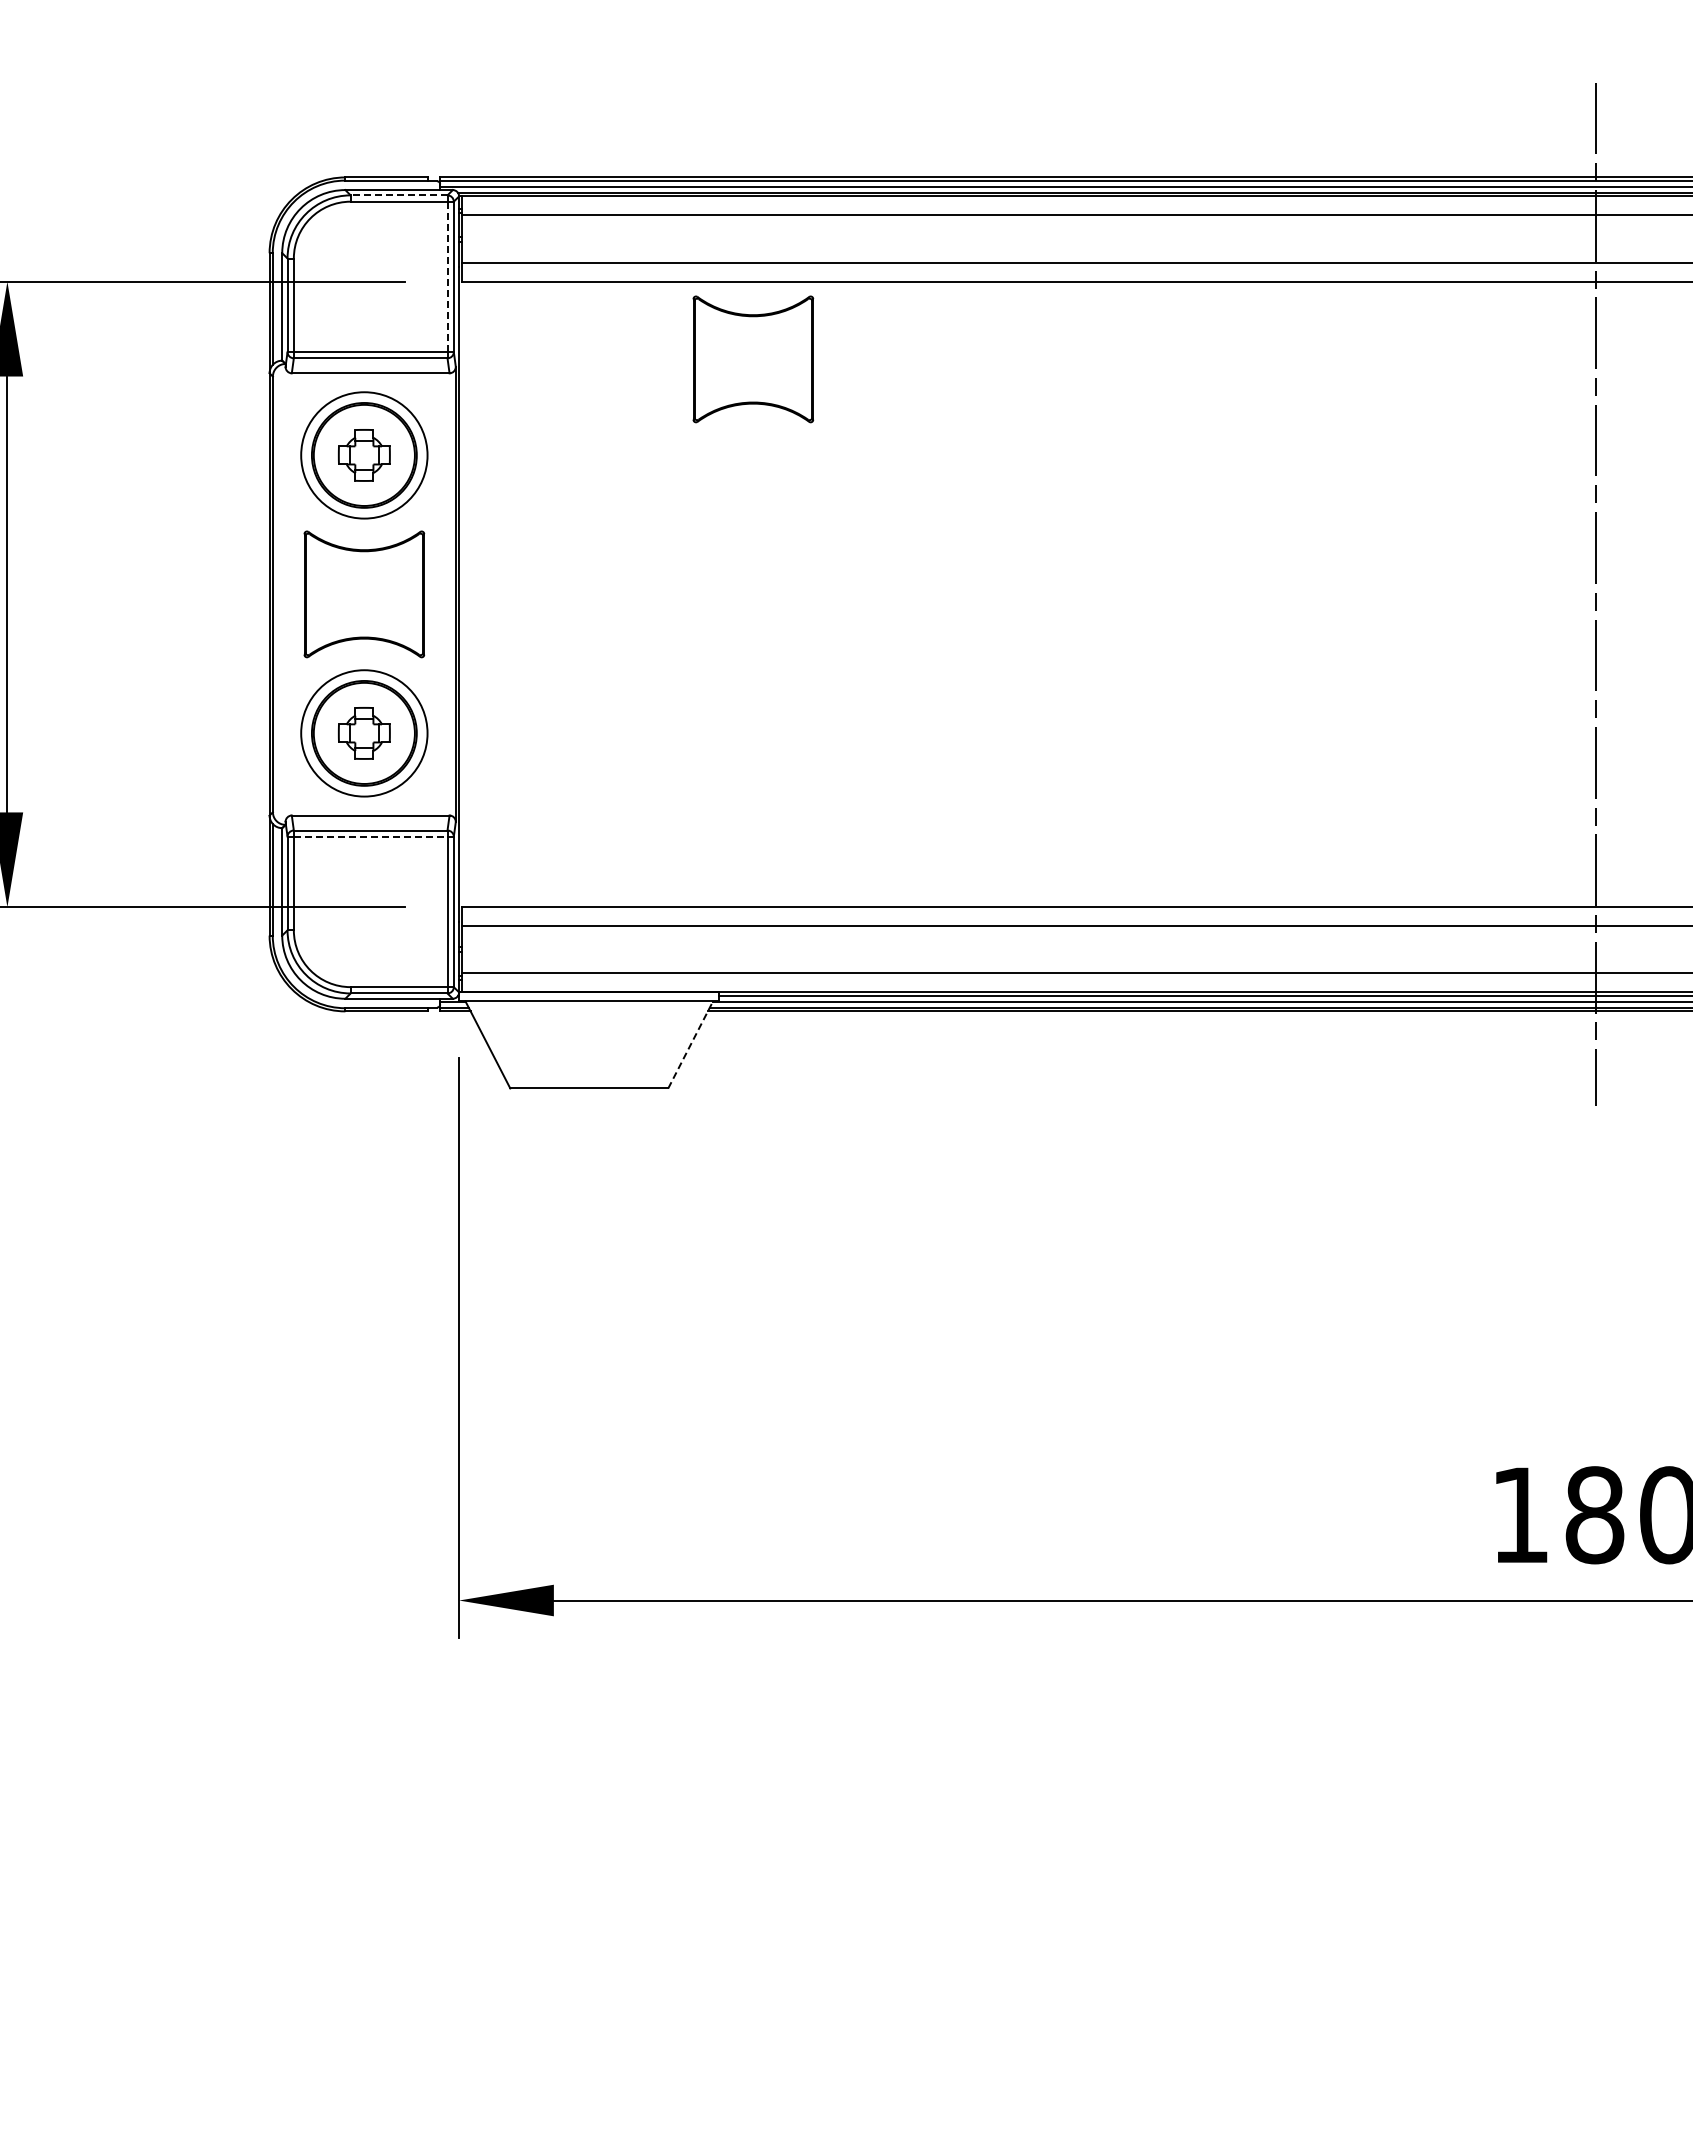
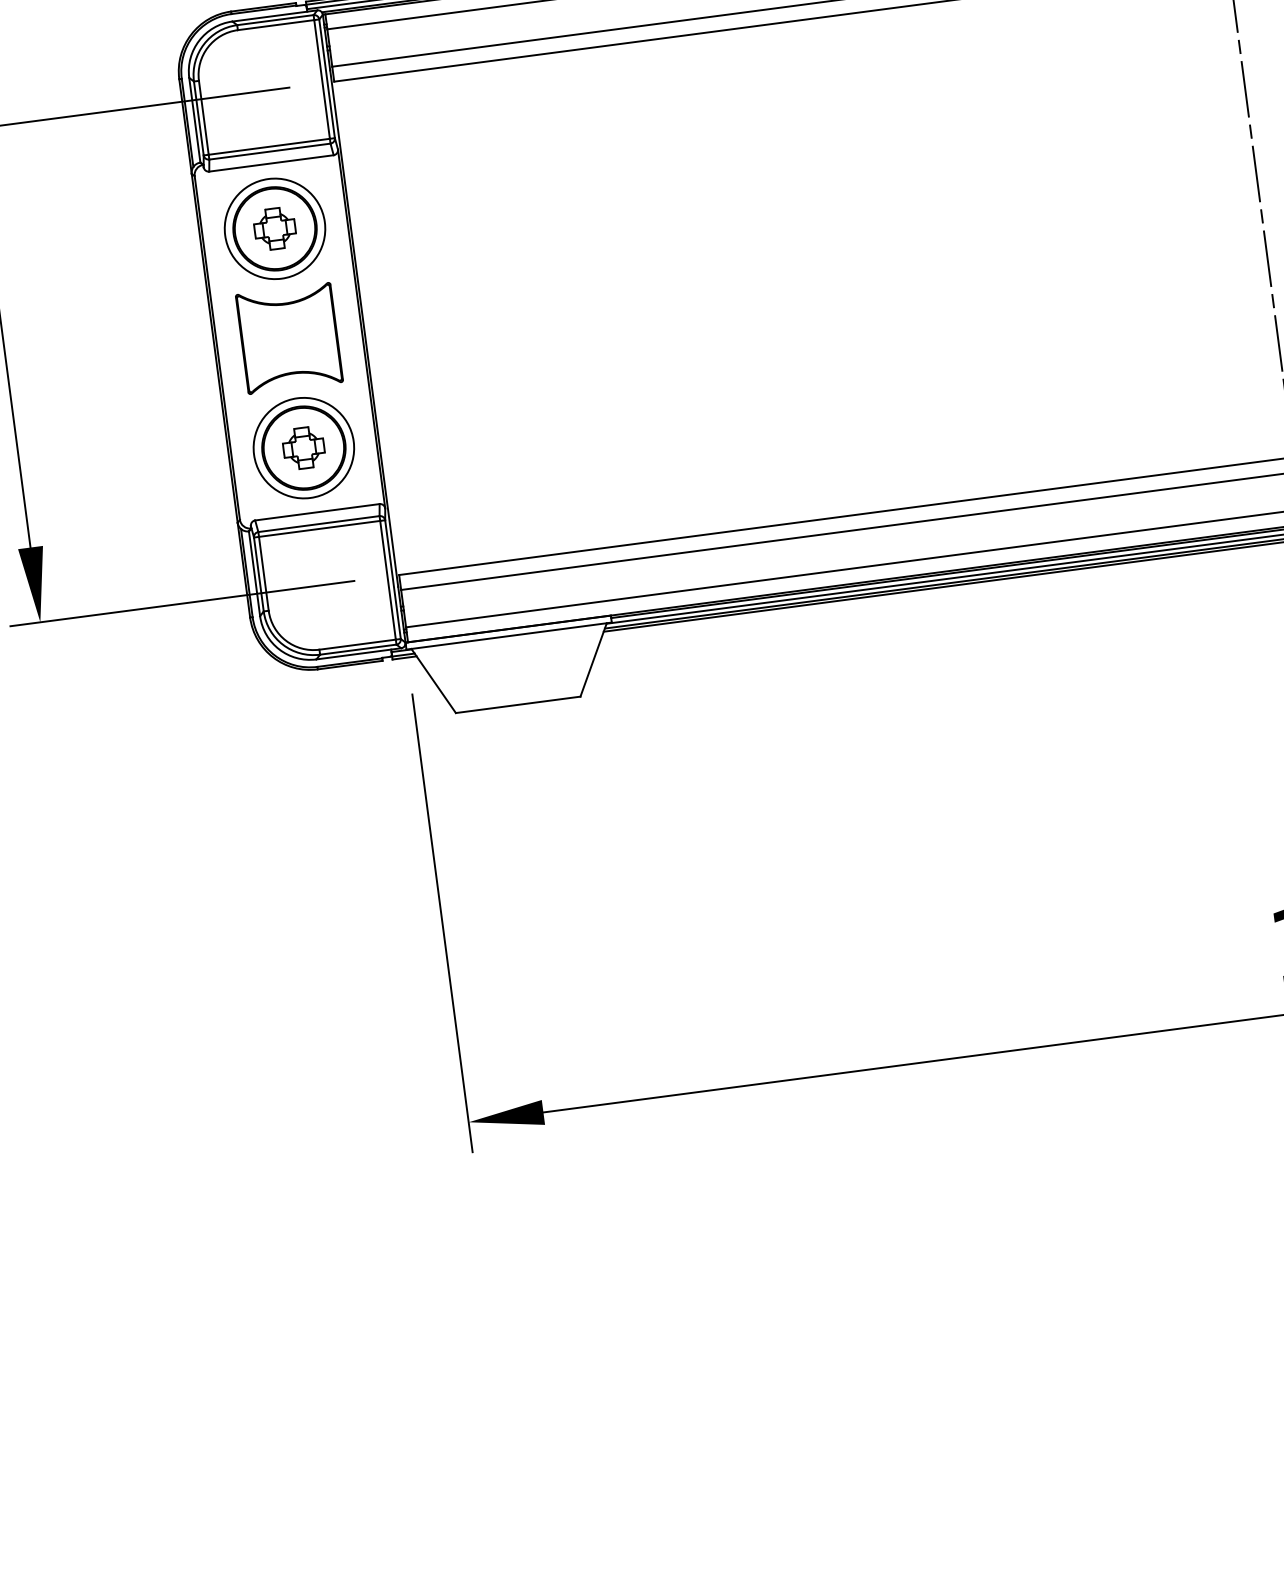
line: (398, 195) -> (274, 20), dashed -> solid
line: (447, 277) -> (322, 79), dashed -> solid
part: (753, 359) -> (572, 112), removed
line: (370, 836) -> (319, 528), dashed -> solid
line: (690, 1044) -> (593, 659), dashed -> solid

